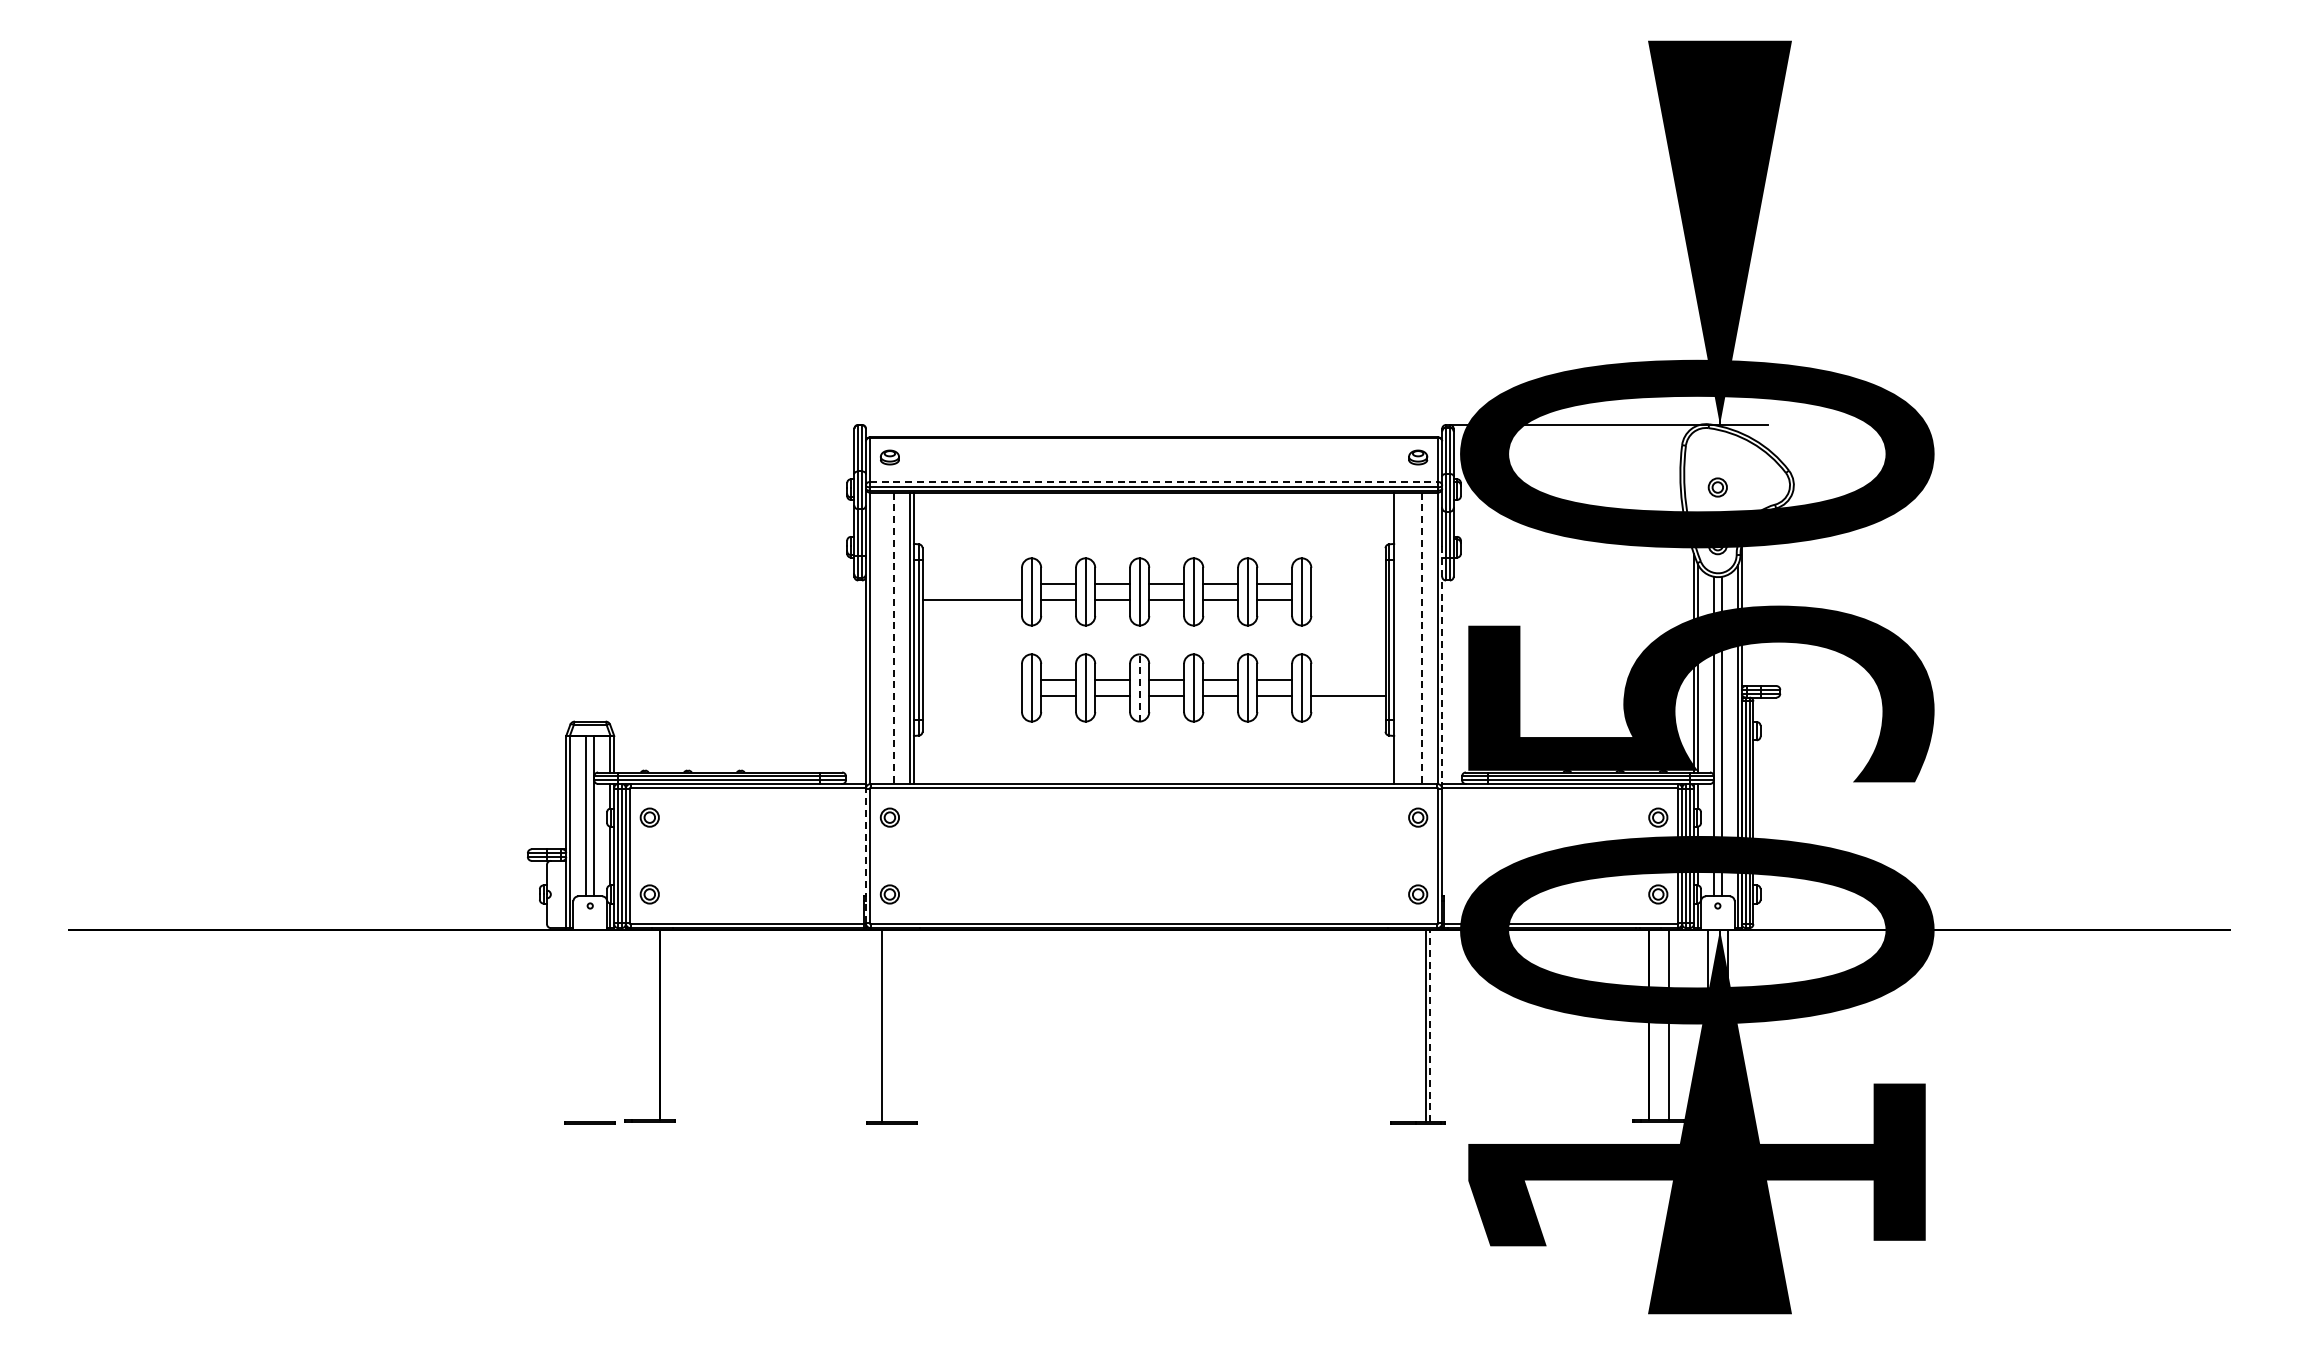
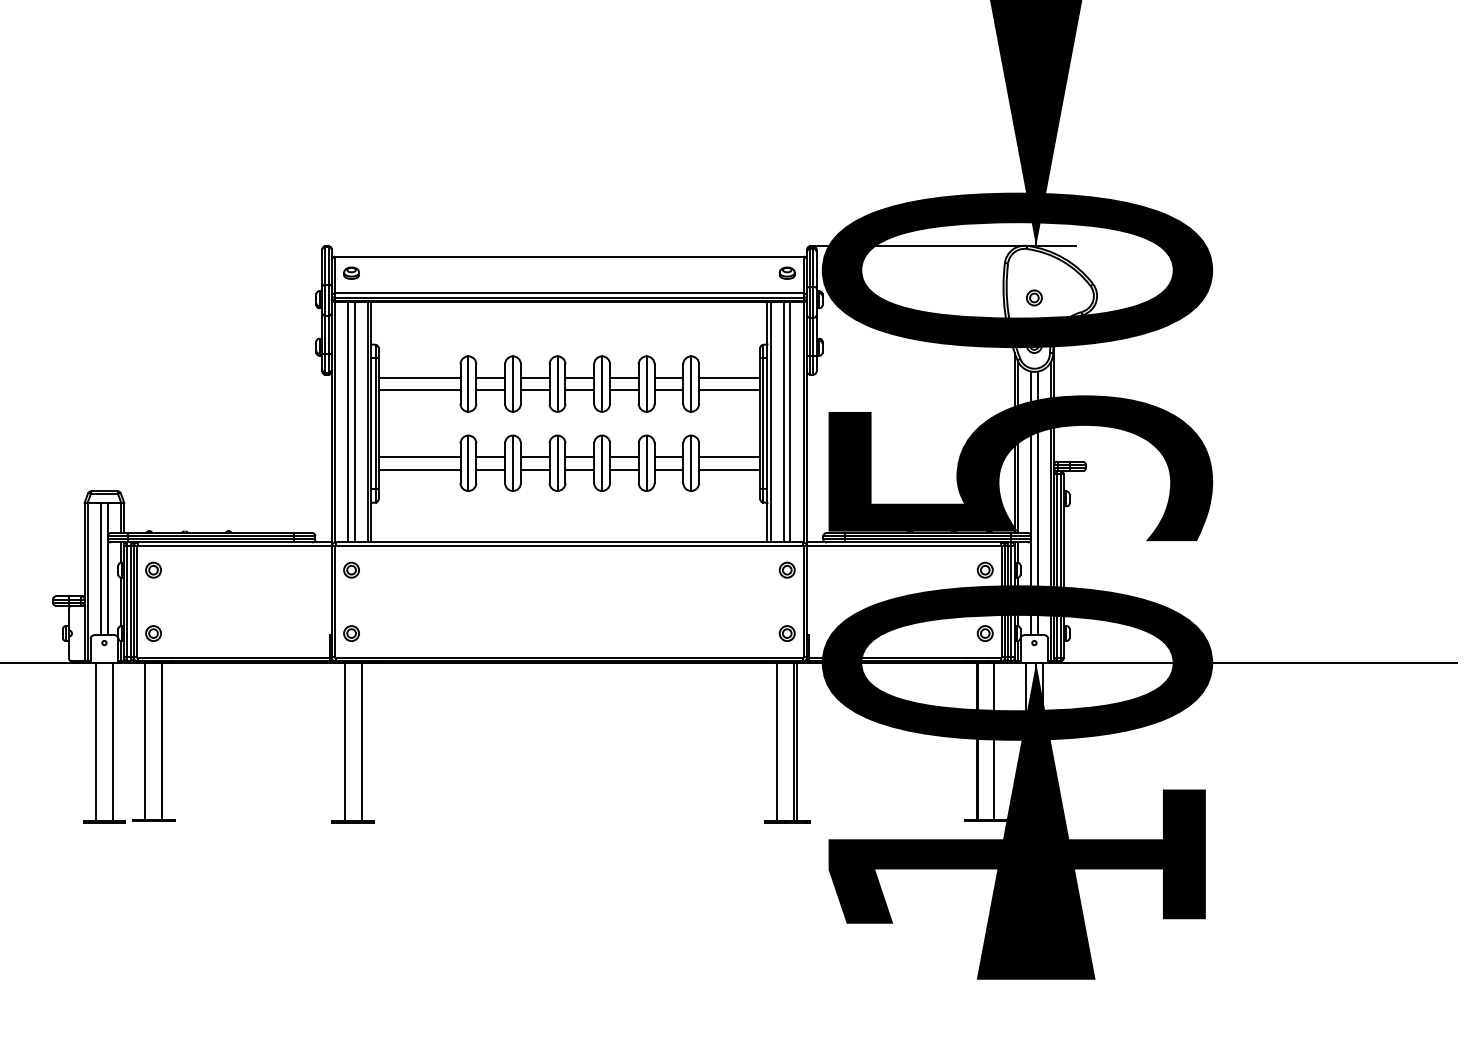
line: (1154, 482) -> (569, 293), dashed -> solid
line: (971, 584) -> (418, 377), added
line: (1348, 584) -> (729, 377), added
line: (1348, 599) -> (729, 390), added
line: (886, 638) -> (348, 422), added
line: (893, 638) -> (354, 422), dashed -> solid
line: (1398, 638) -> (771, 422), added
line: (1414, 638) -> (784, 422), added
line: (1422, 638) -> (790, 422), dashed -> solid
line: (1442, 668) -> (807, 447), dashed -> solid
line: (971, 680) -> (418, 457), added
line: (1348, 680) -> (729, 457), added
line: (1139, 687) -> (557, 462), dashed -> solid
line: (971, 695) -> (418, 469), added
line: (865, 855) -> (331, 601), dashed -> solid
line: (639, 1025) -> (145, 741), added
line: (580, 1026) -> (96, 742), added
line: (600, 1026) -> (112, 742), added
line: (901, 1026) -> (361, 742), added
line: (1406, 1026) -> (777, 742), added
line: (1430, 1026) -> (797, 742), dashed -> solid

